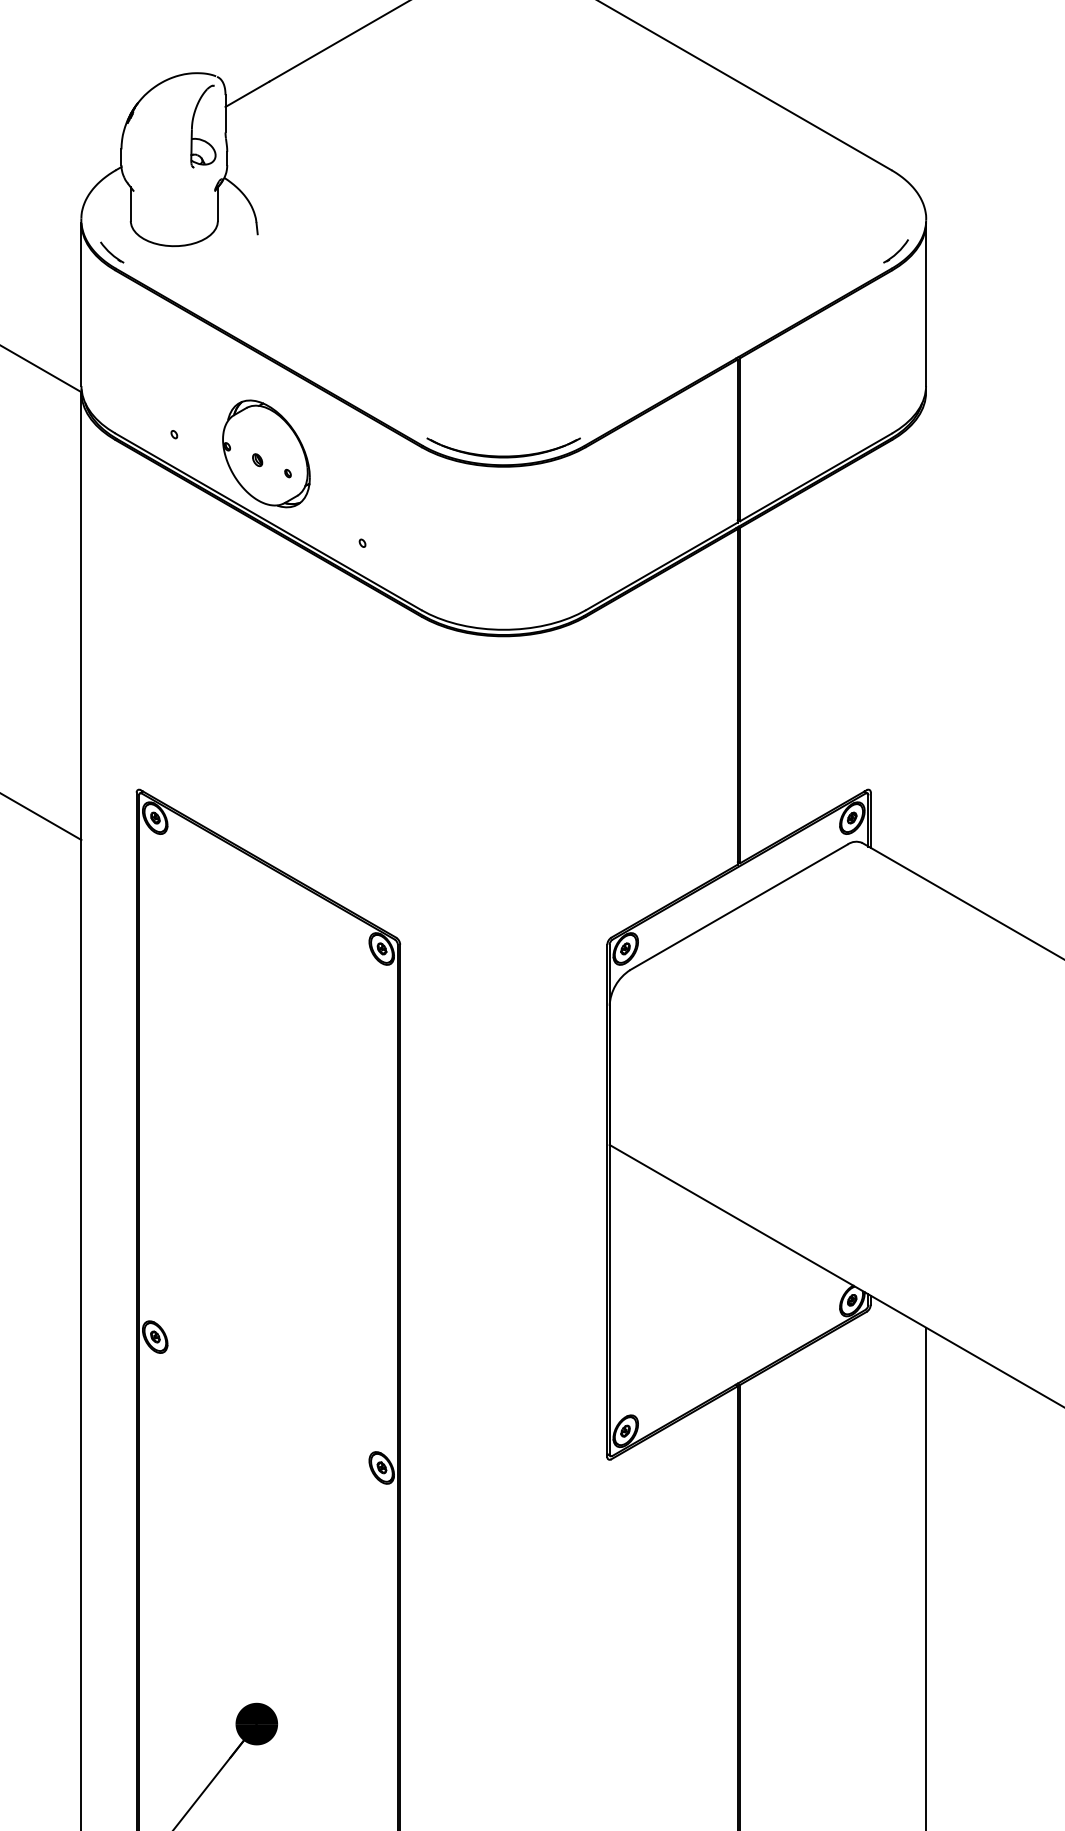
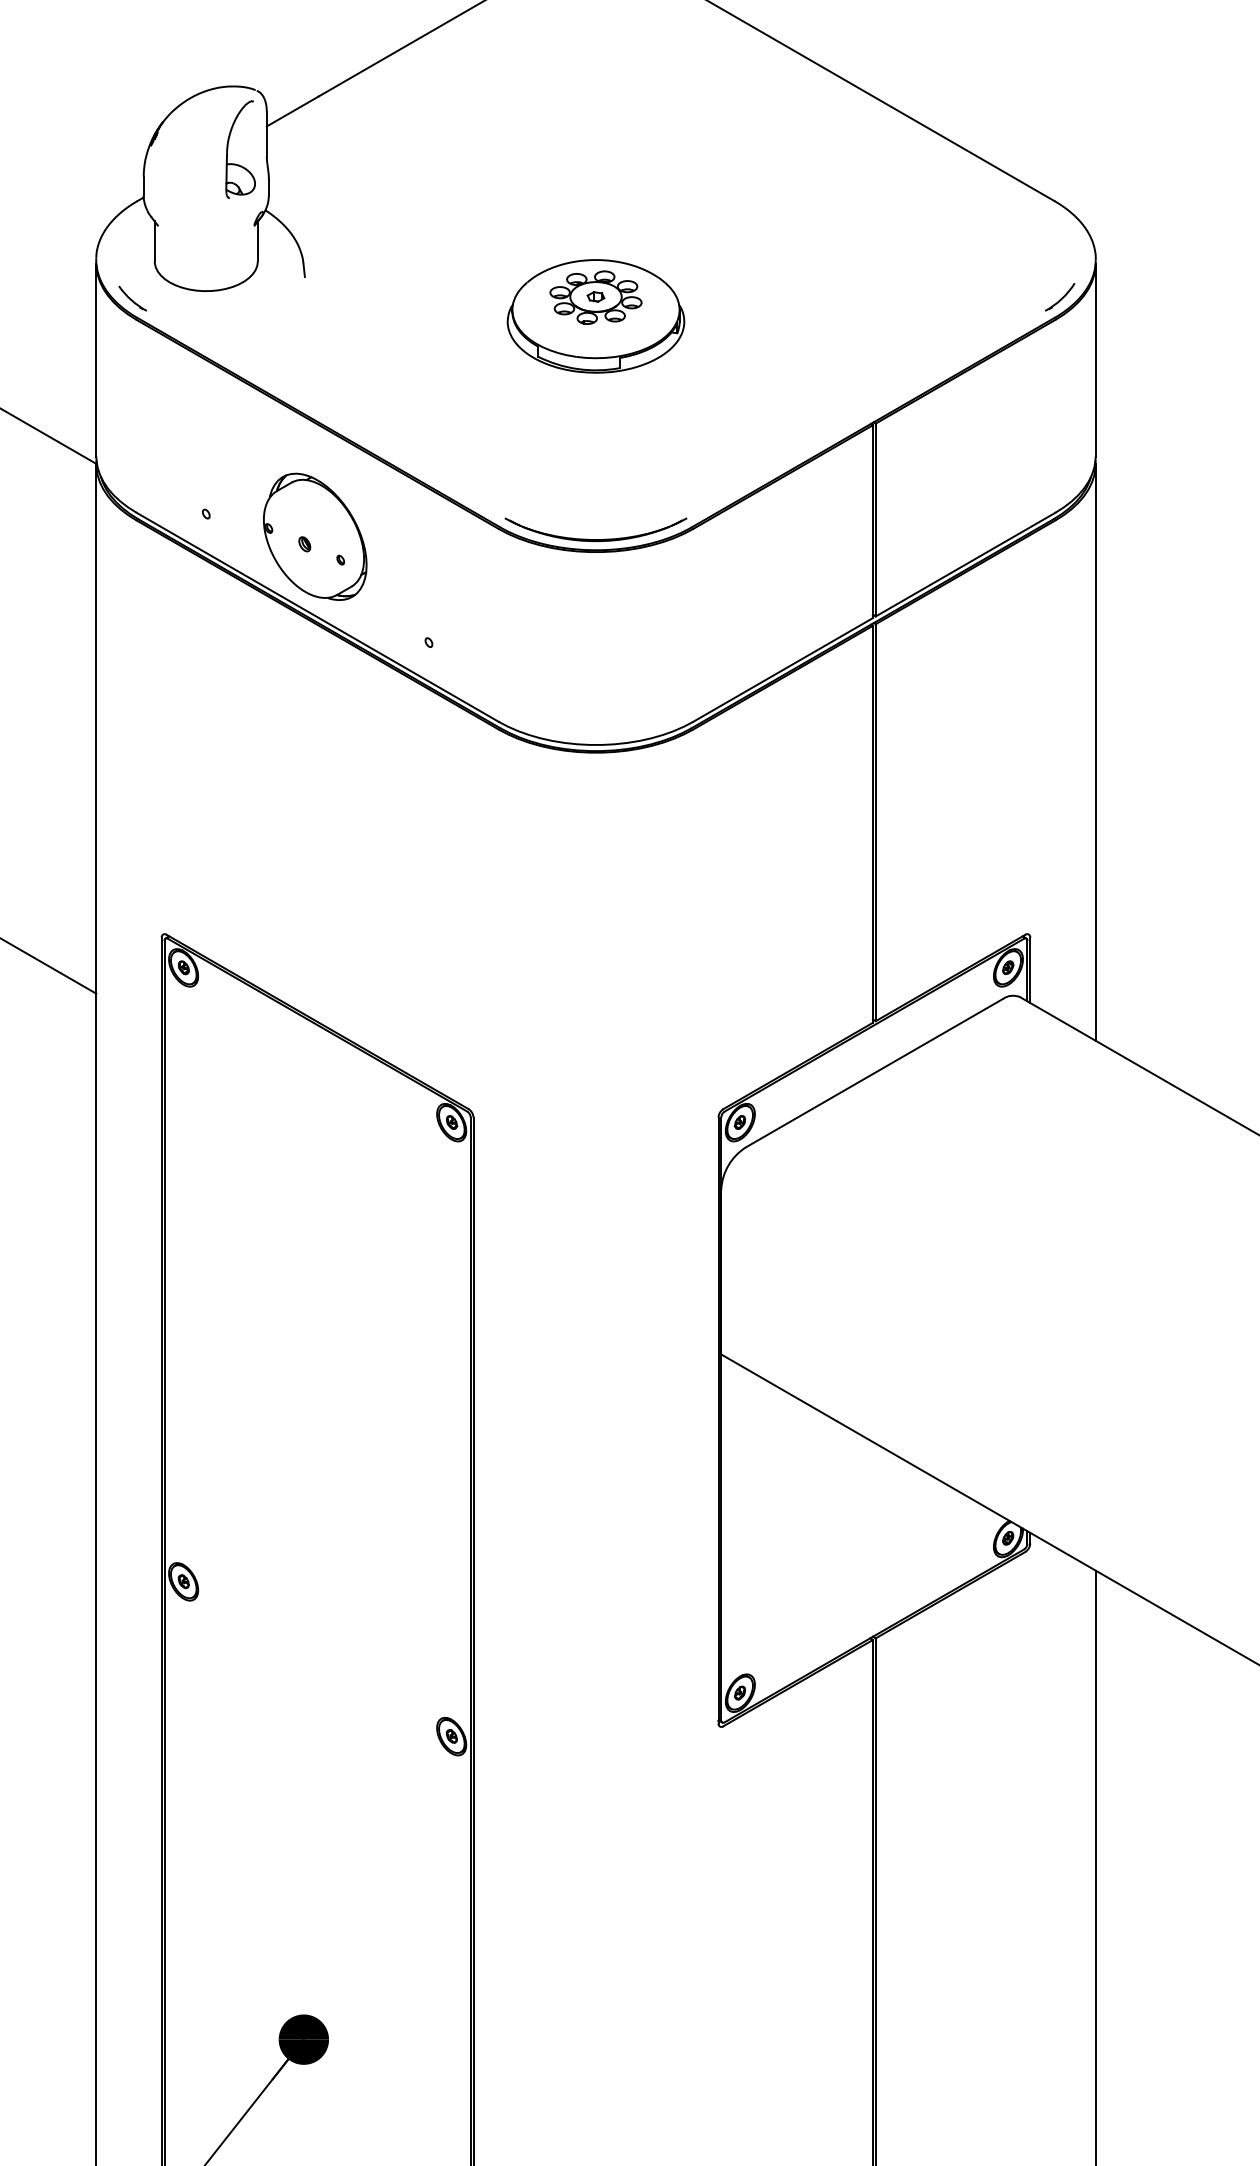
part: (503, 267) -> (595, 316), added
line: (926, 635) -> (1096, 751), added

